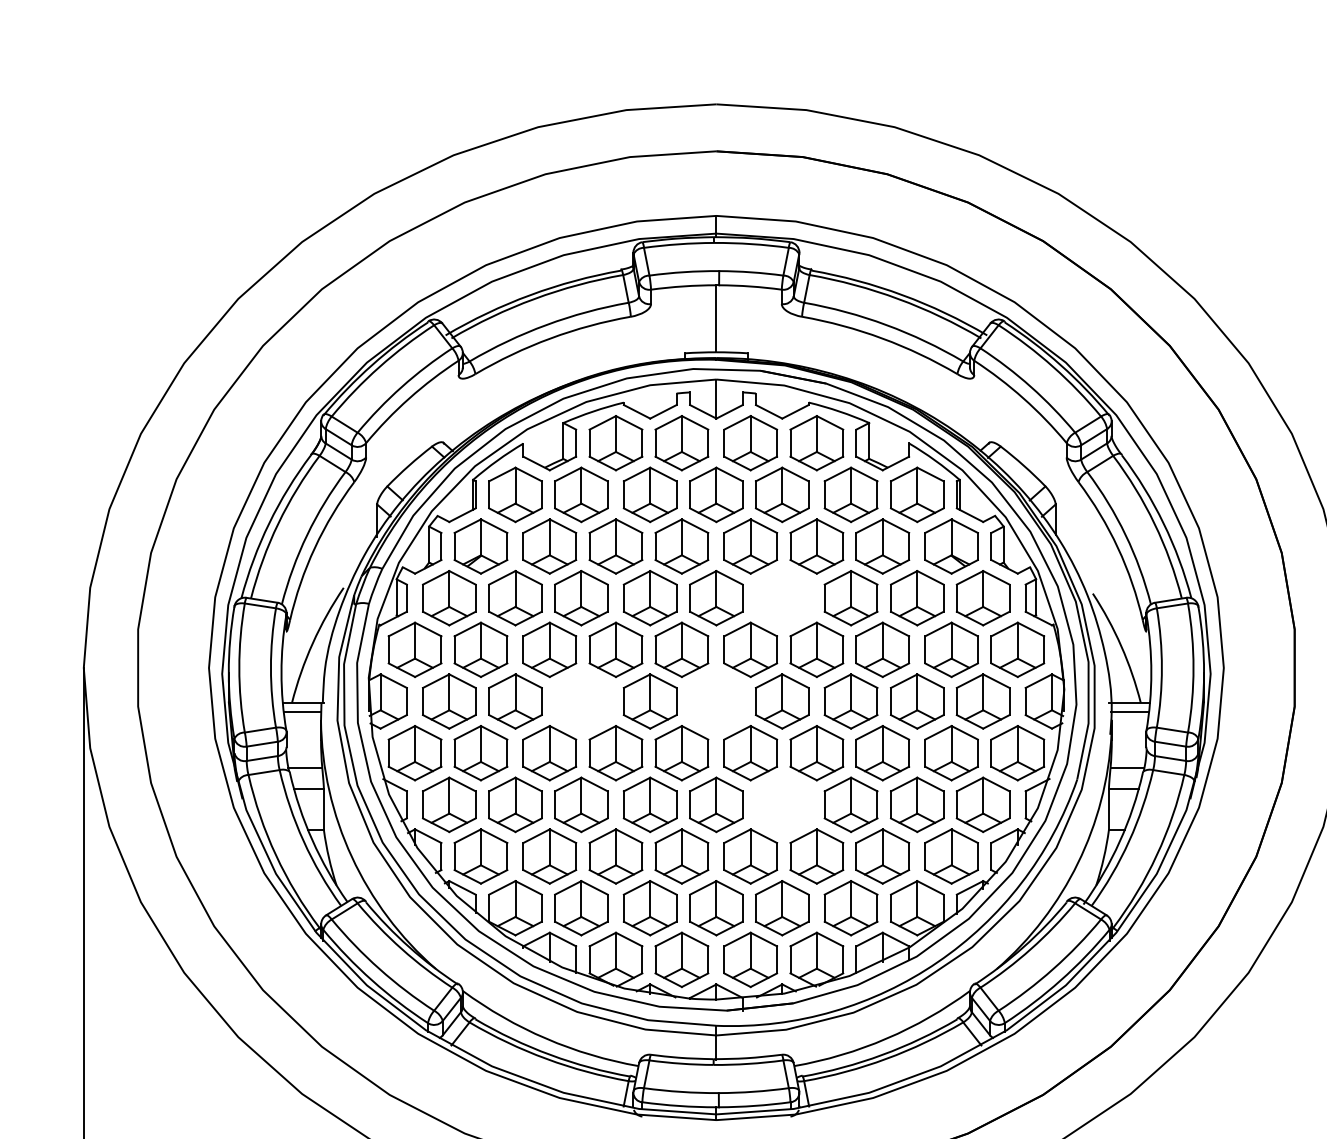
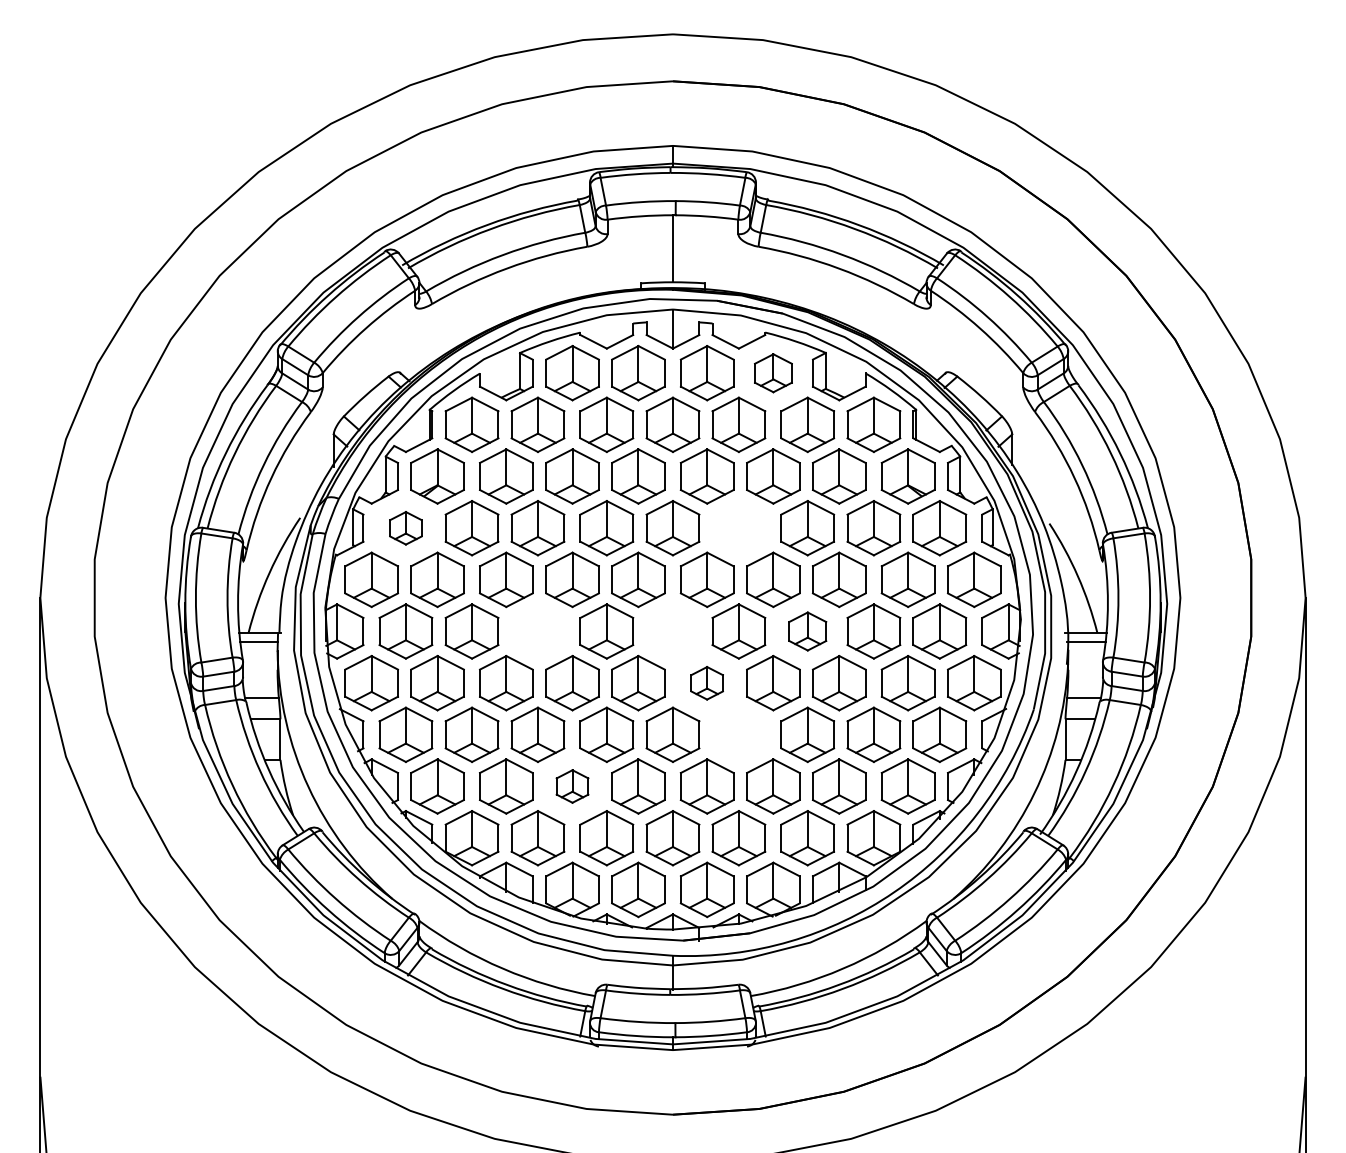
part: (816, 443) -> (773, 373), size x0.7
part: (448, 598) -> (405, 528), size x0.6
part: (850, 701) -> (807, 631), size x0.7
part: (749, 753) -> (706, 683), size x0.6
part: (615, 856) -> (572, 786), size x0.6

